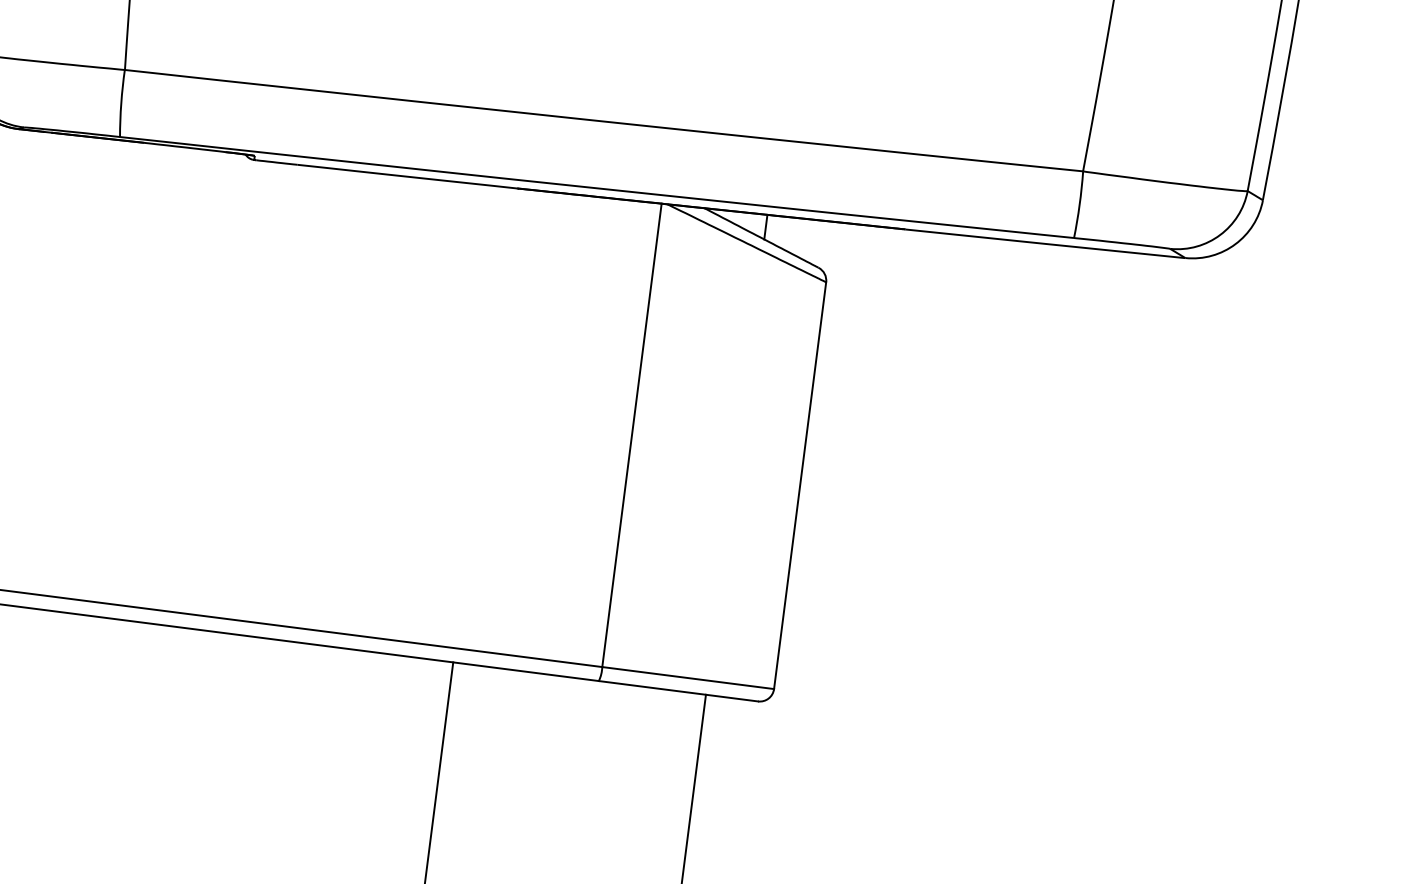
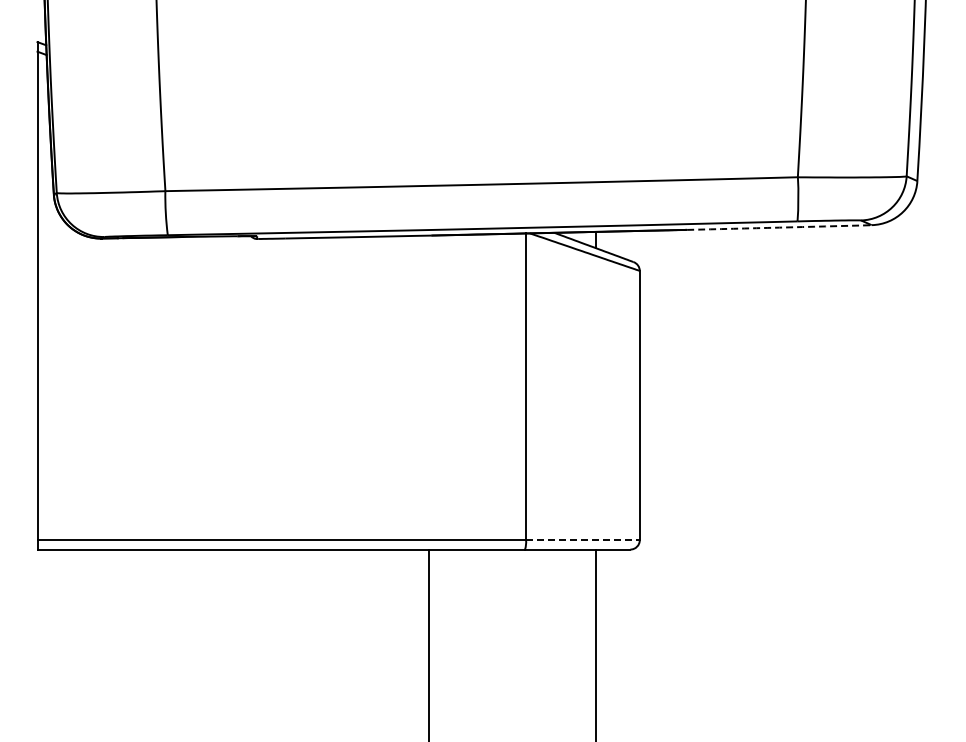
arc: (1045, 243) -> (779, 227), solid -> dashed
line: (687, 678) -> (582, 540), solid -> dashed

